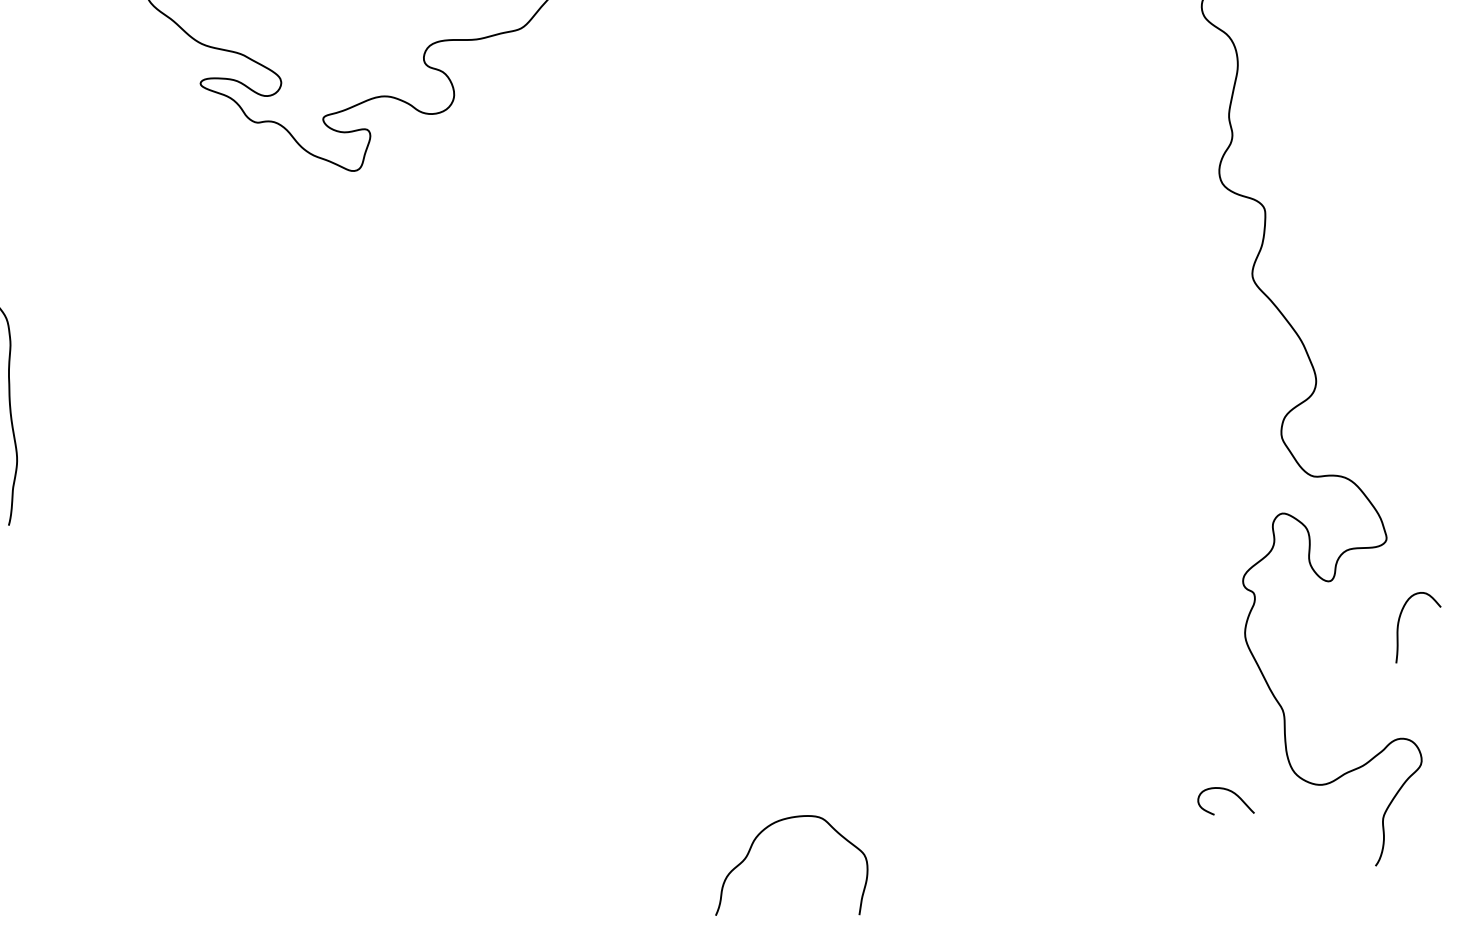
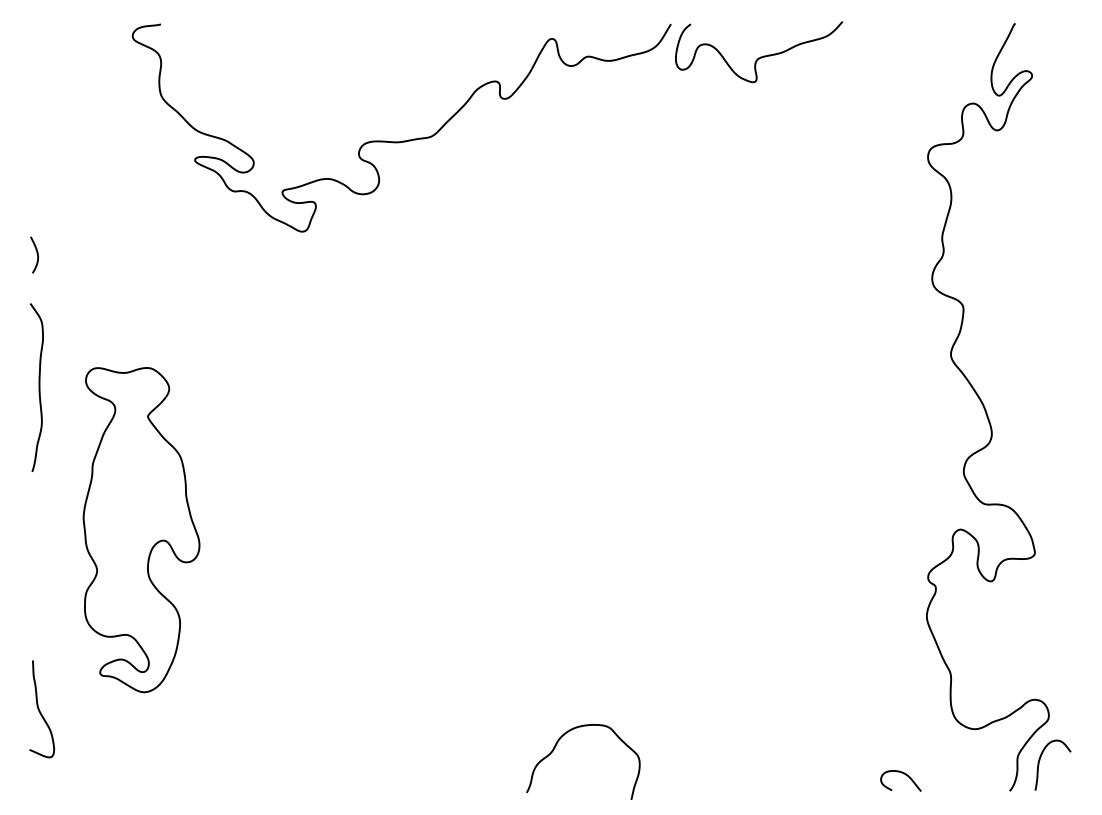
part: (163, 594) -> (141, 530), added
curve: (1400, 621) -> (1040, 760), moved
curve: (1228, 791) -> (903, 774), moved
curve: (43, 850) -> (40, 710), added

